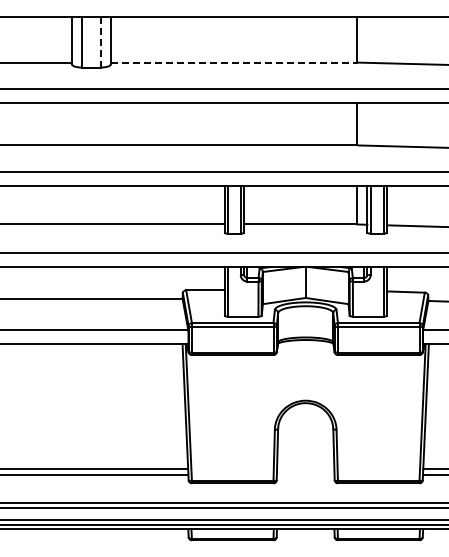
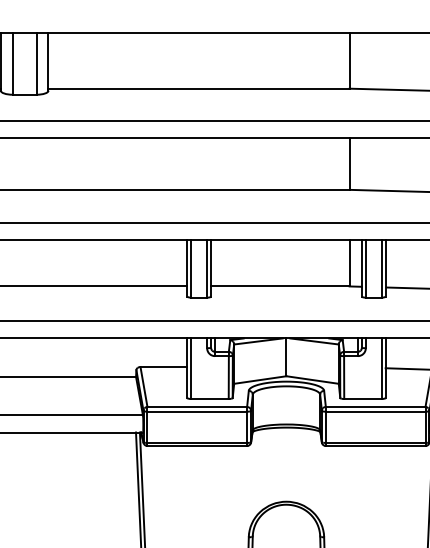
line: (101, 42) -> (37, 64), dashed -> solid
line: (234, 62) -> (199, 88), dashed -> solid

